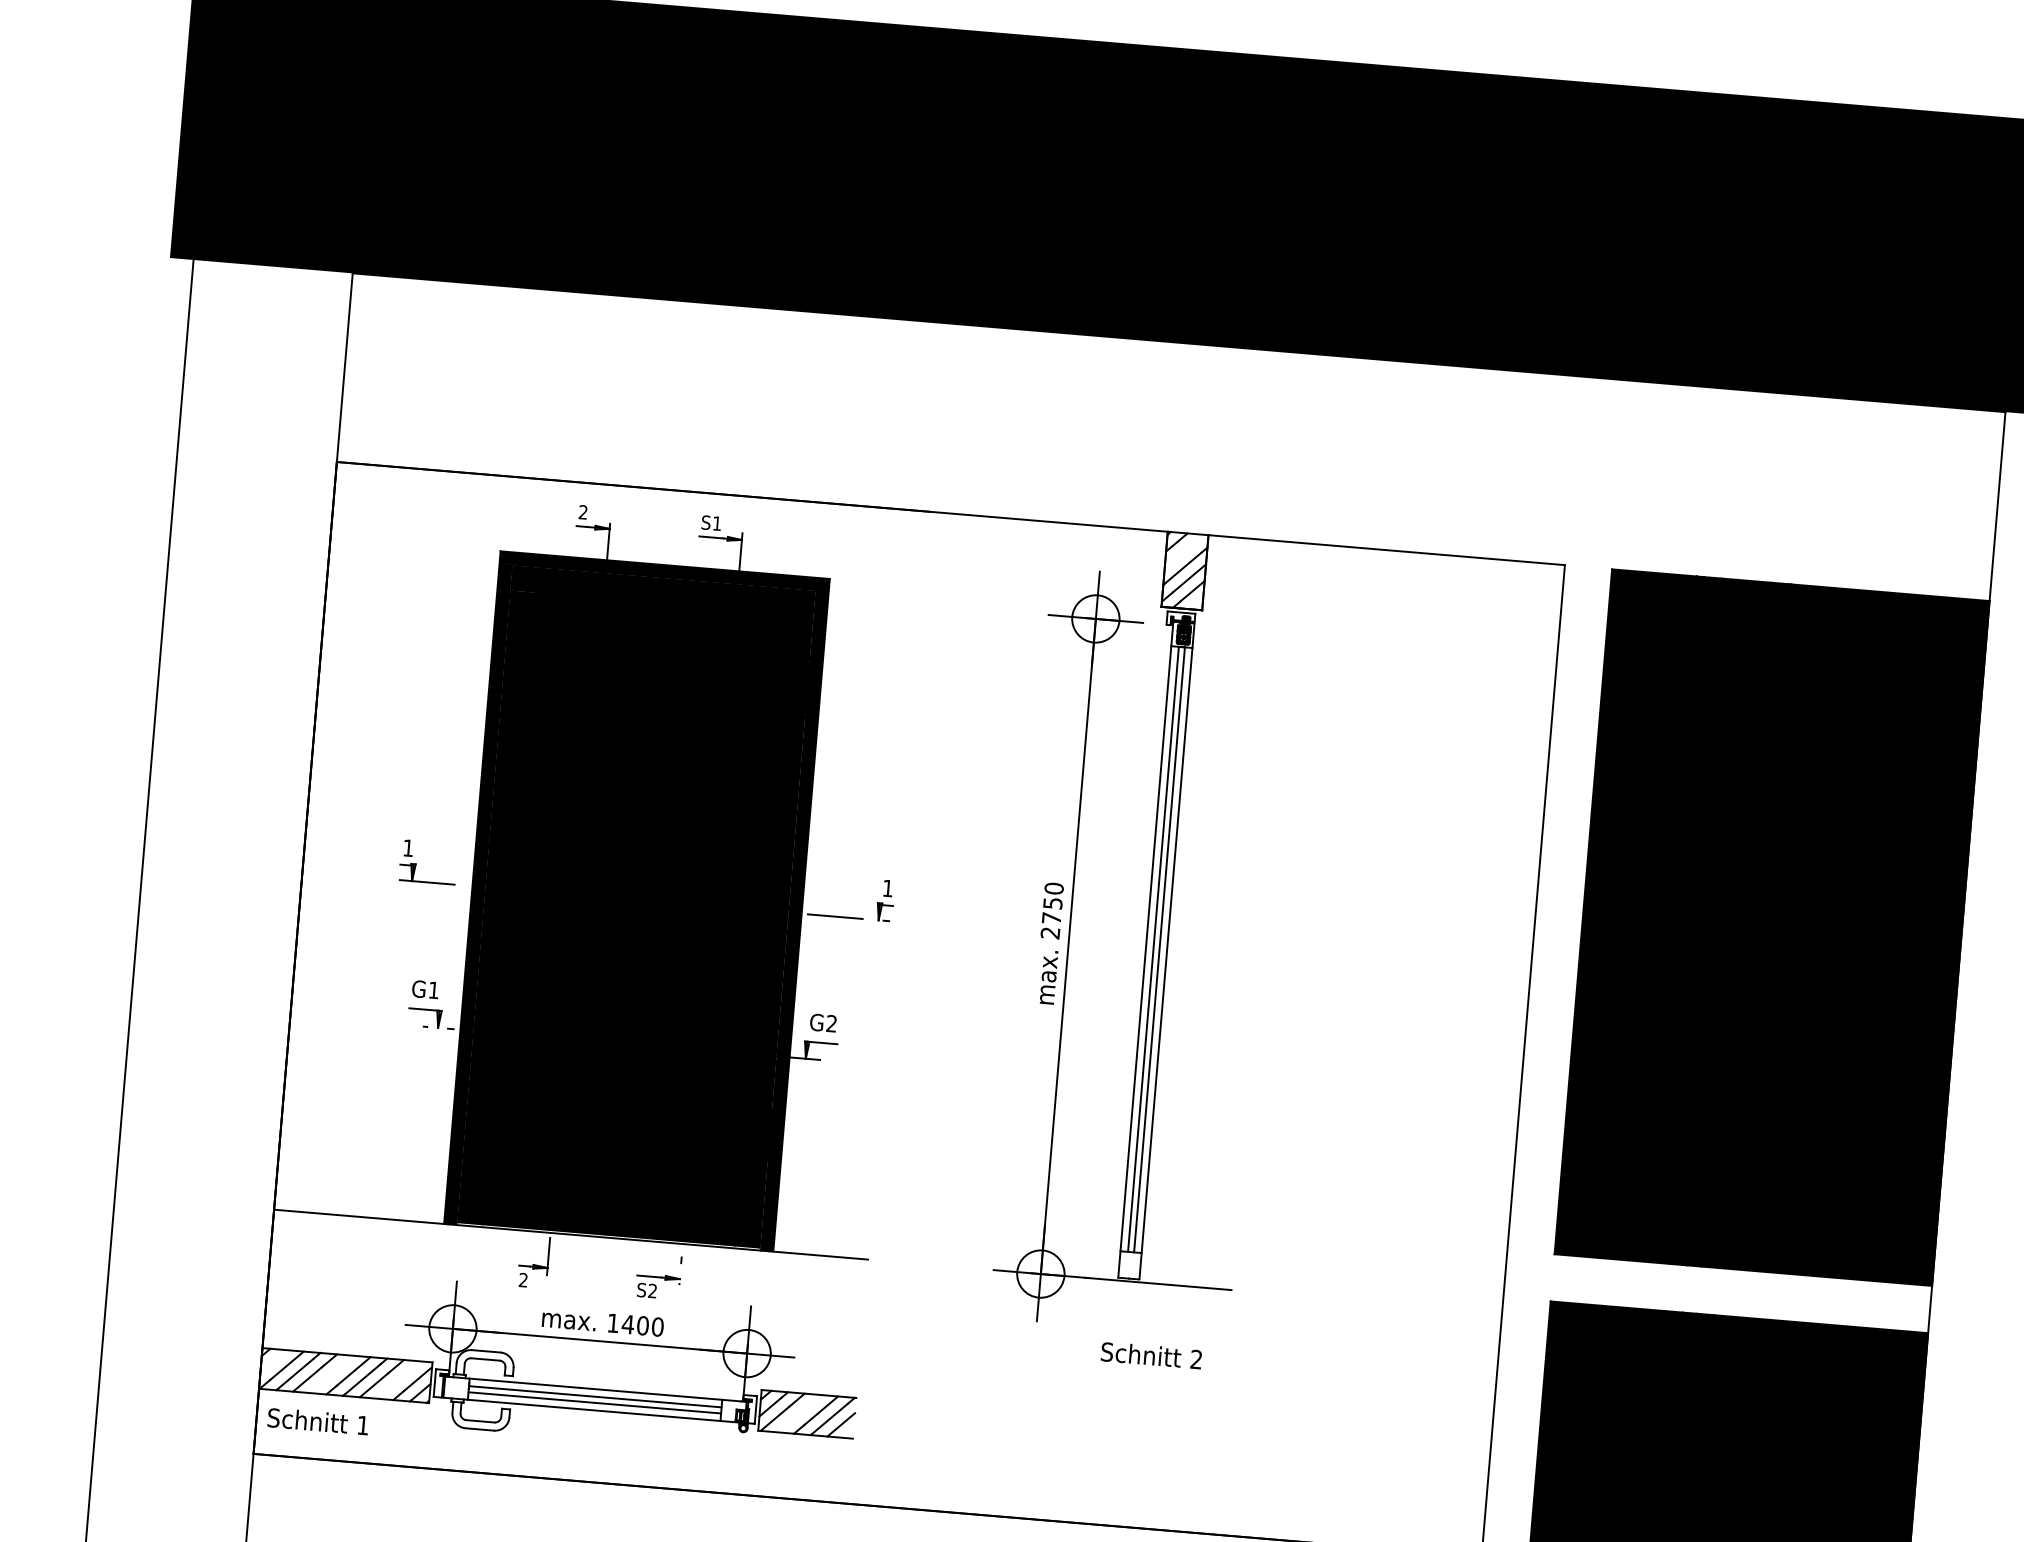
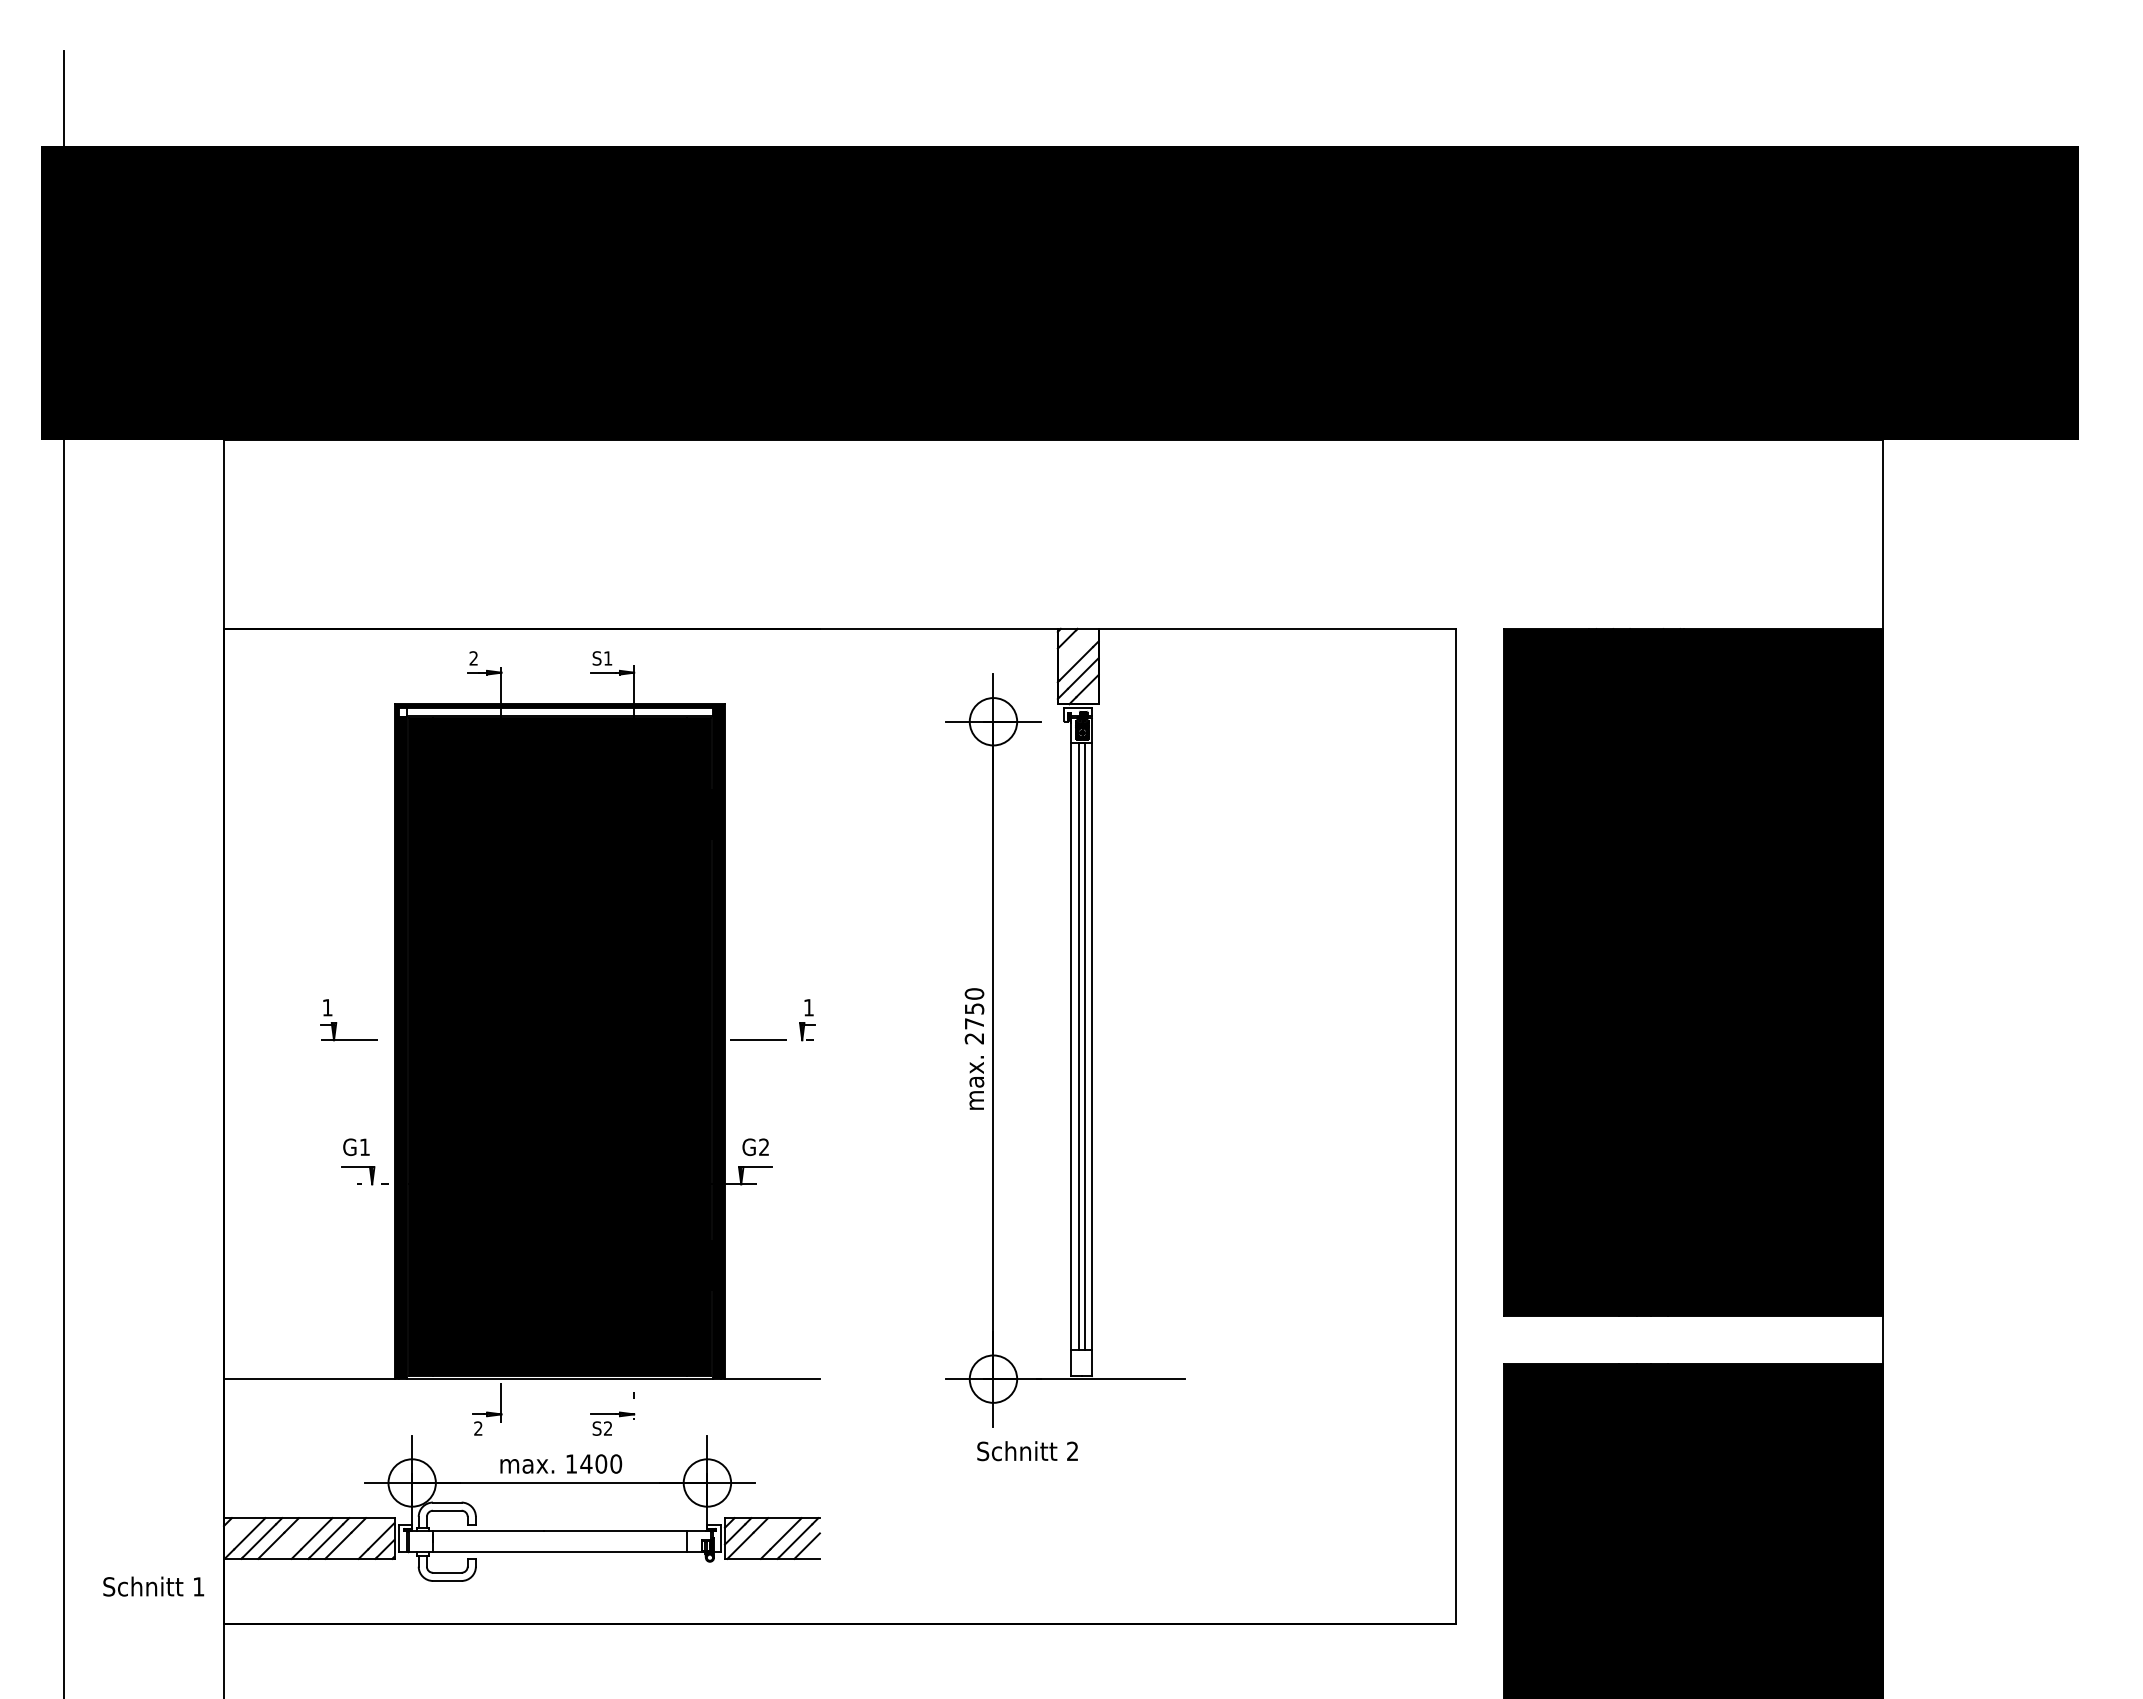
fill: (660, 573) -> (555, 712), removed
text: (1151, 1355) -> (1027, 1451), moved
line: (595, 1396) -> (559, 1538), removed
line: (594, 1402) -> (559, 1544), removed
text: (318, 1421) -> (153, 1586), moved

